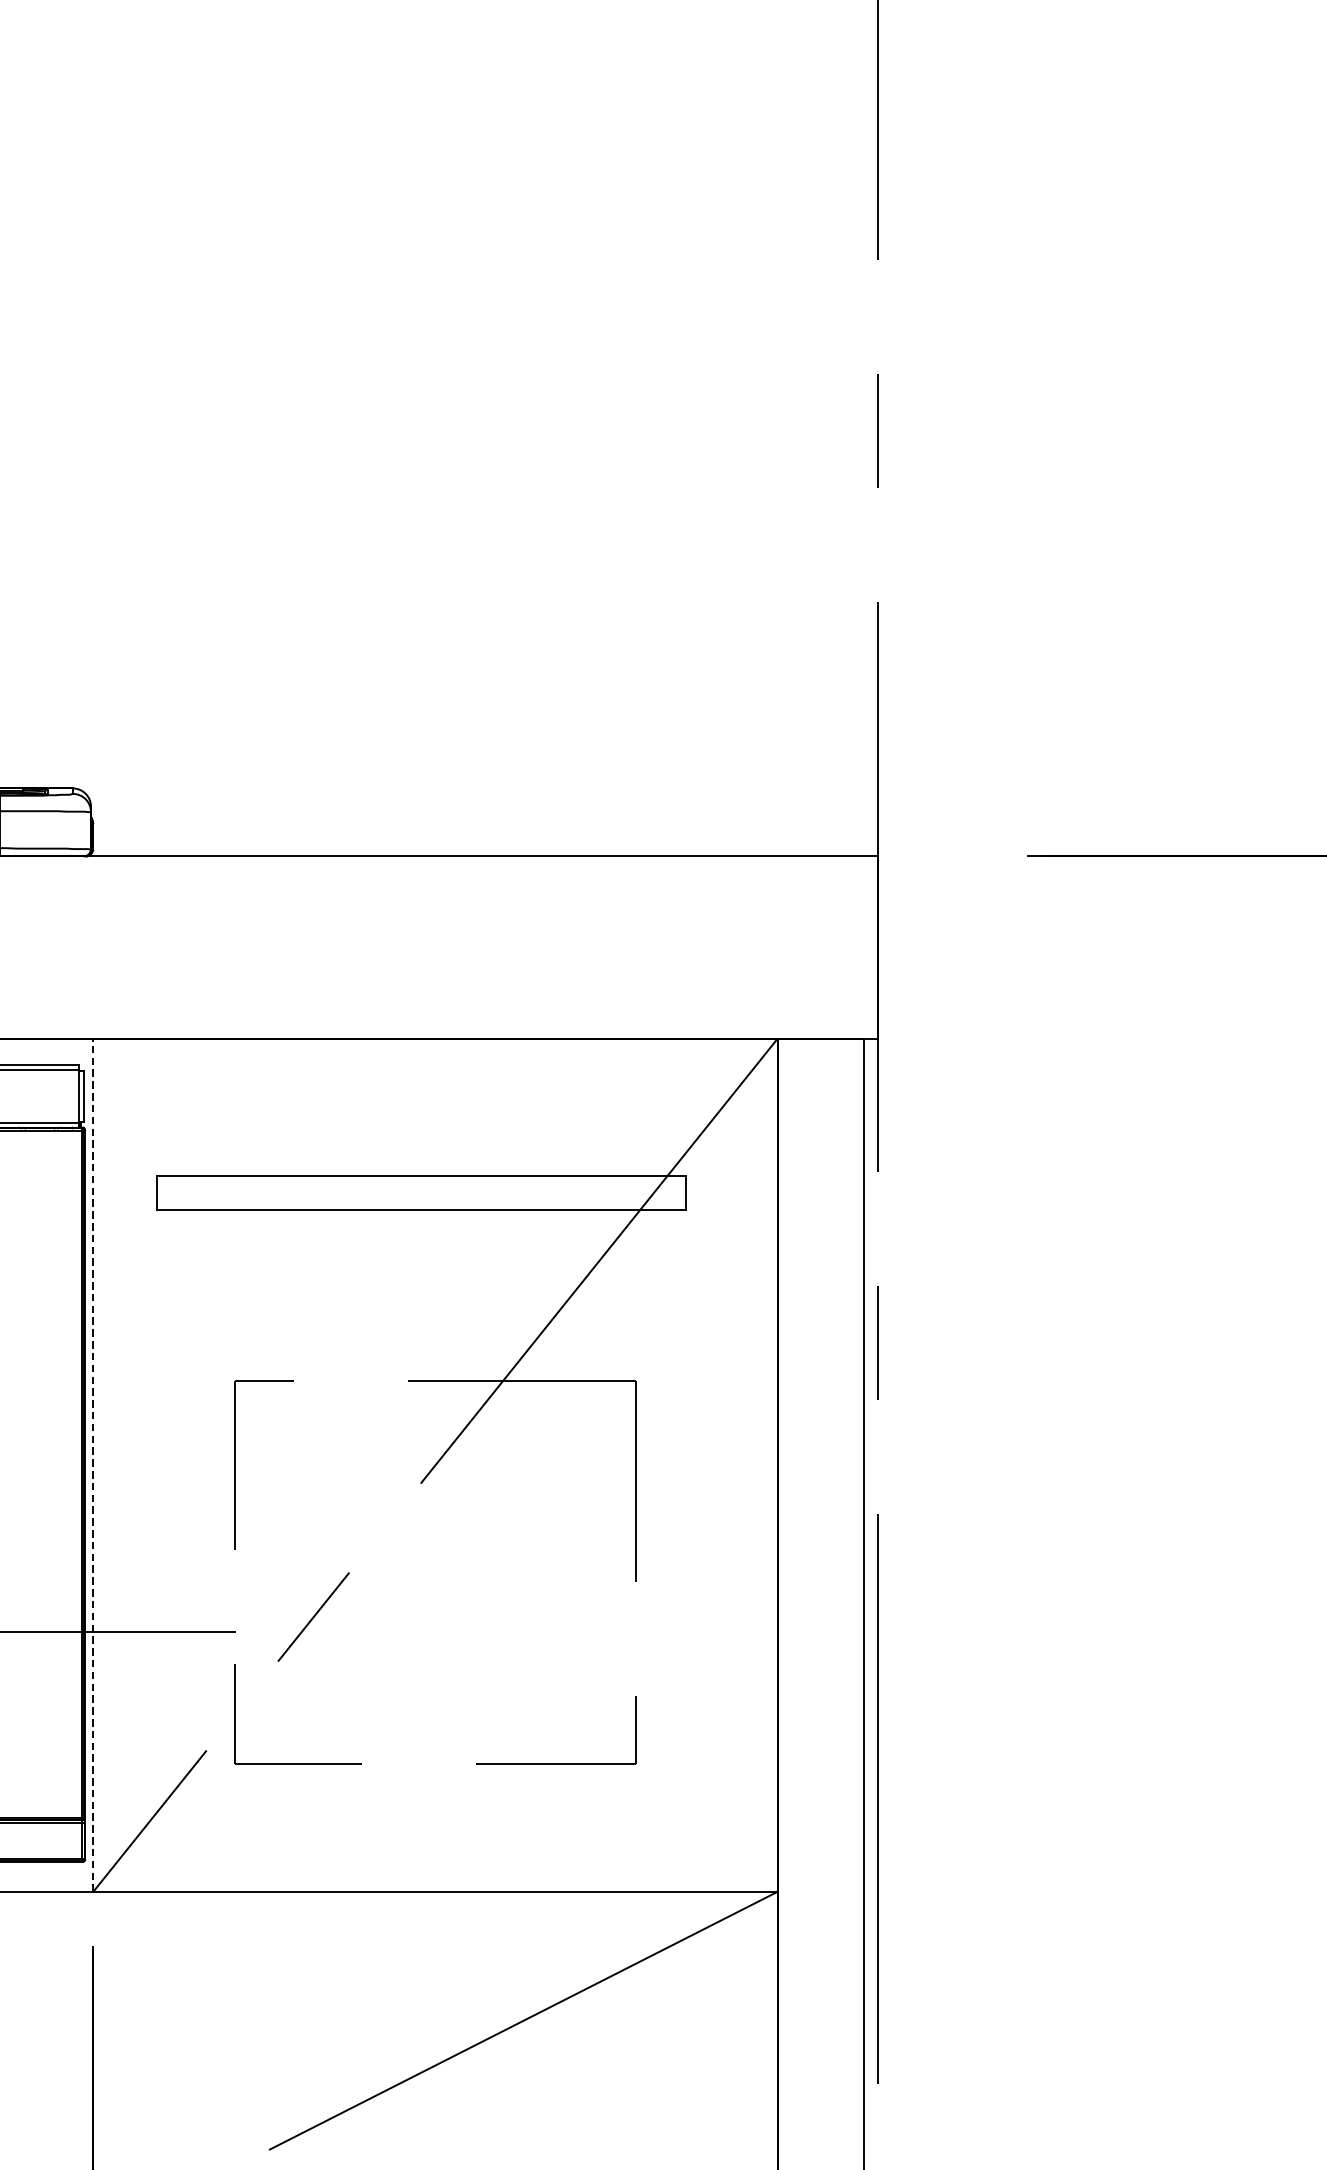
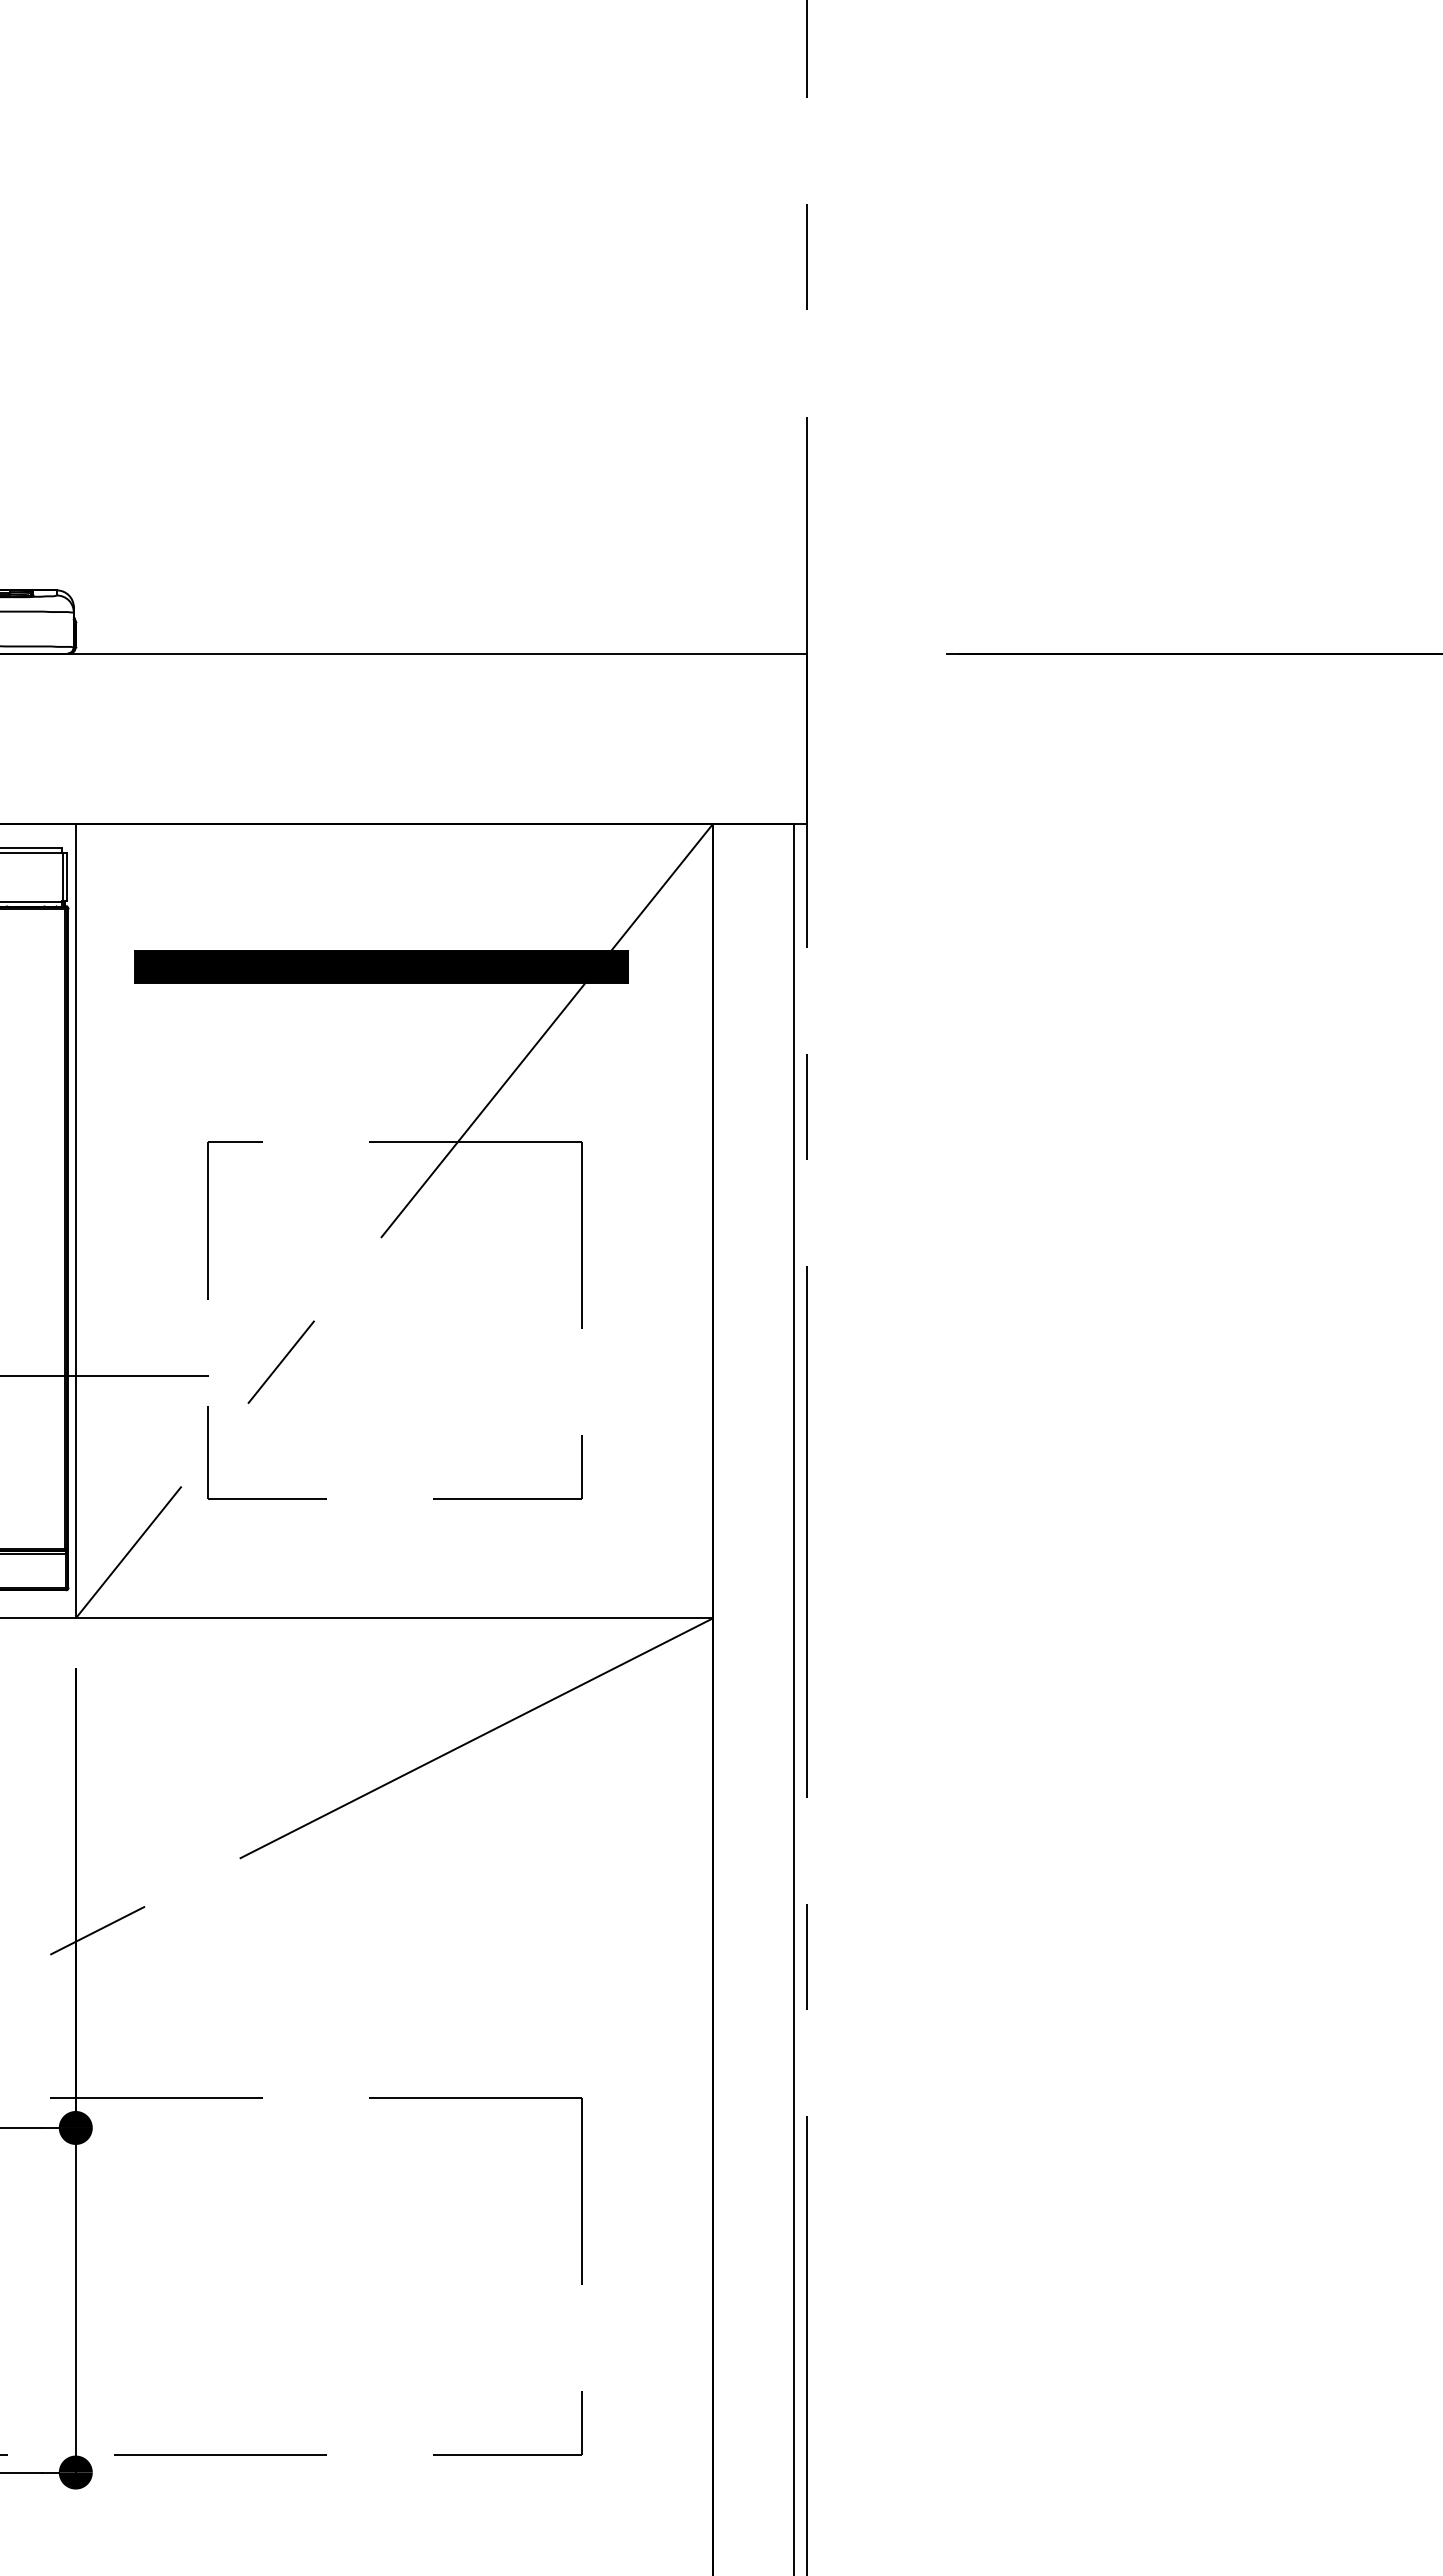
hatch: (421, 1192) -> (381, 966), added
line: (92, 1464) -> (75, 1220), dashed -> solid

